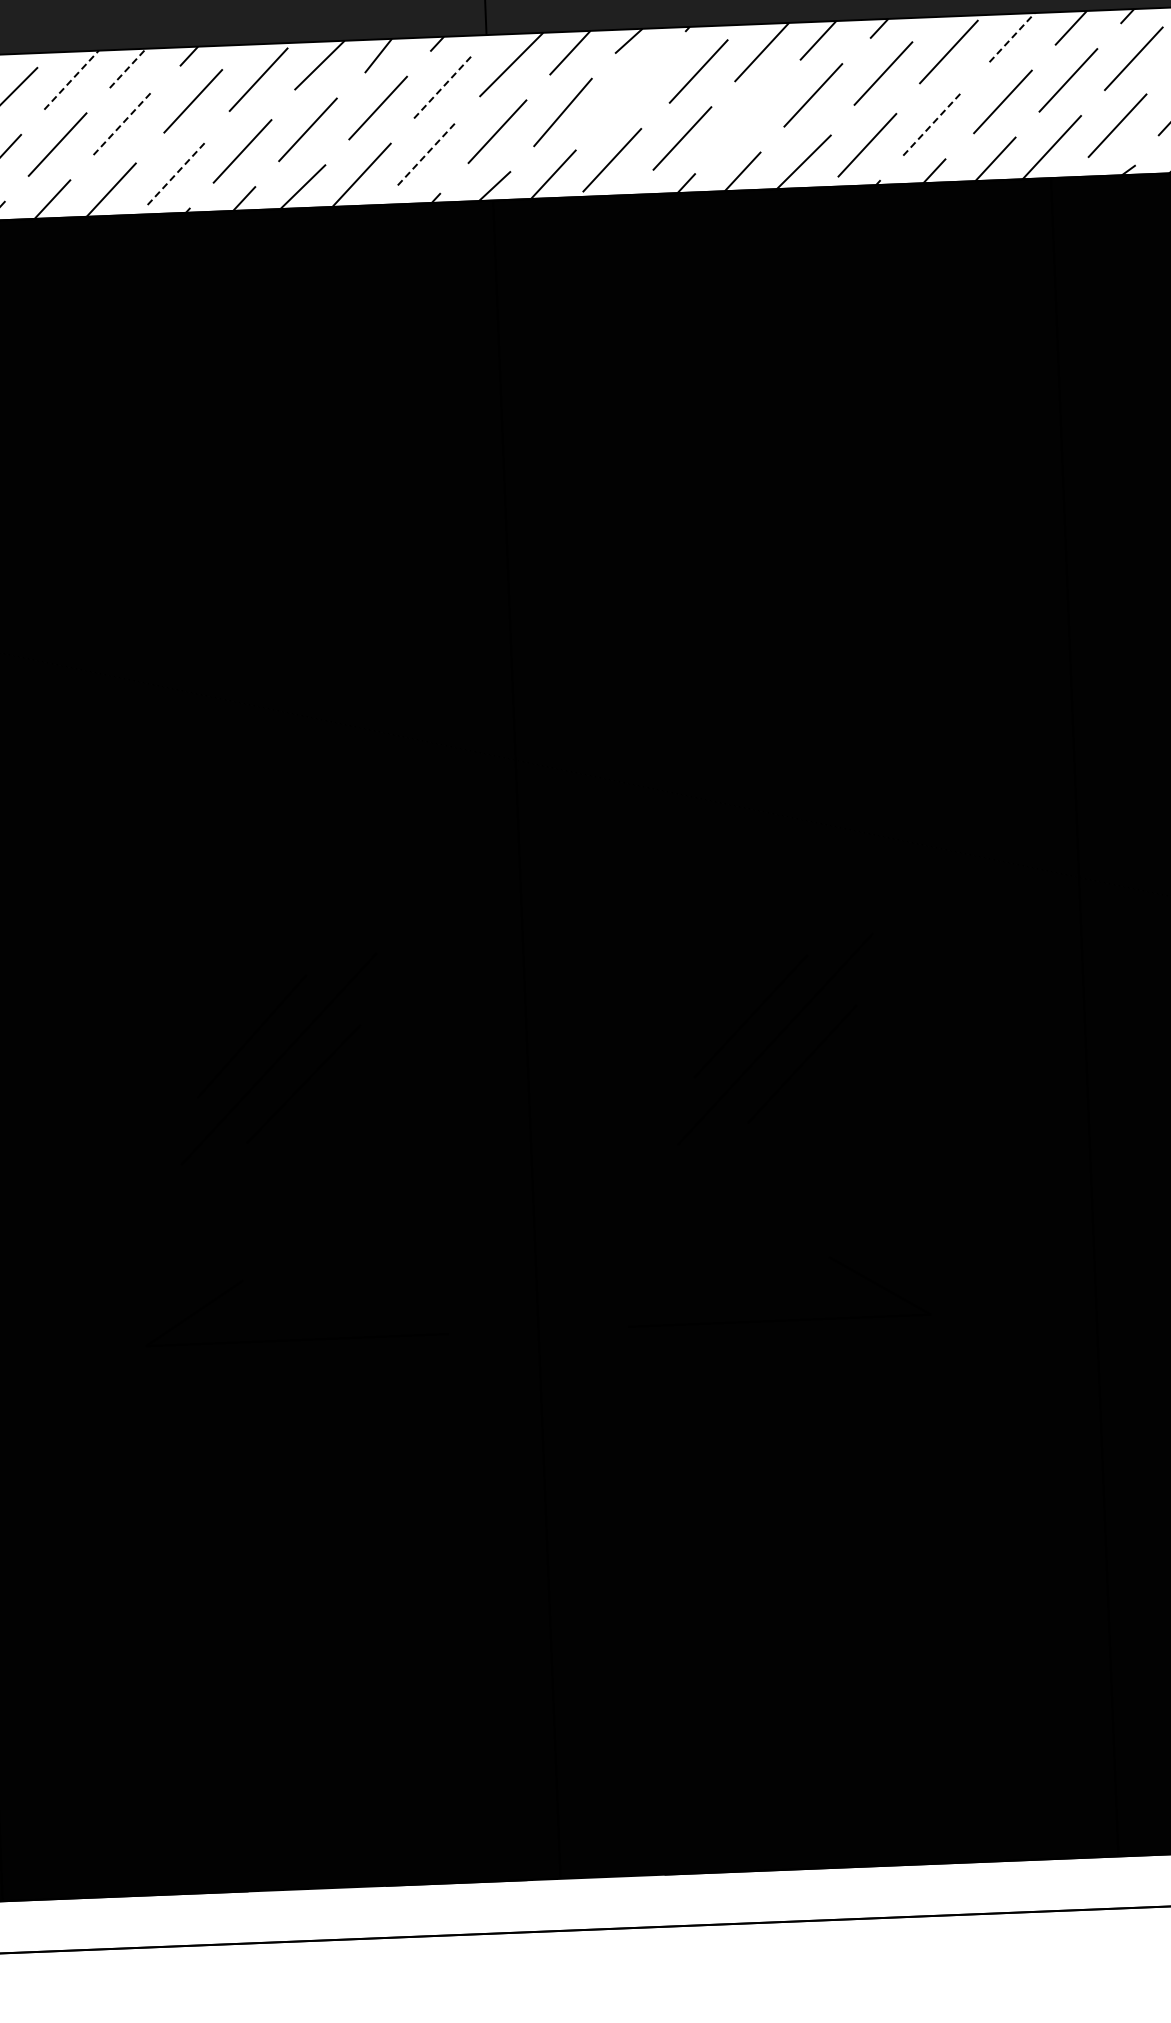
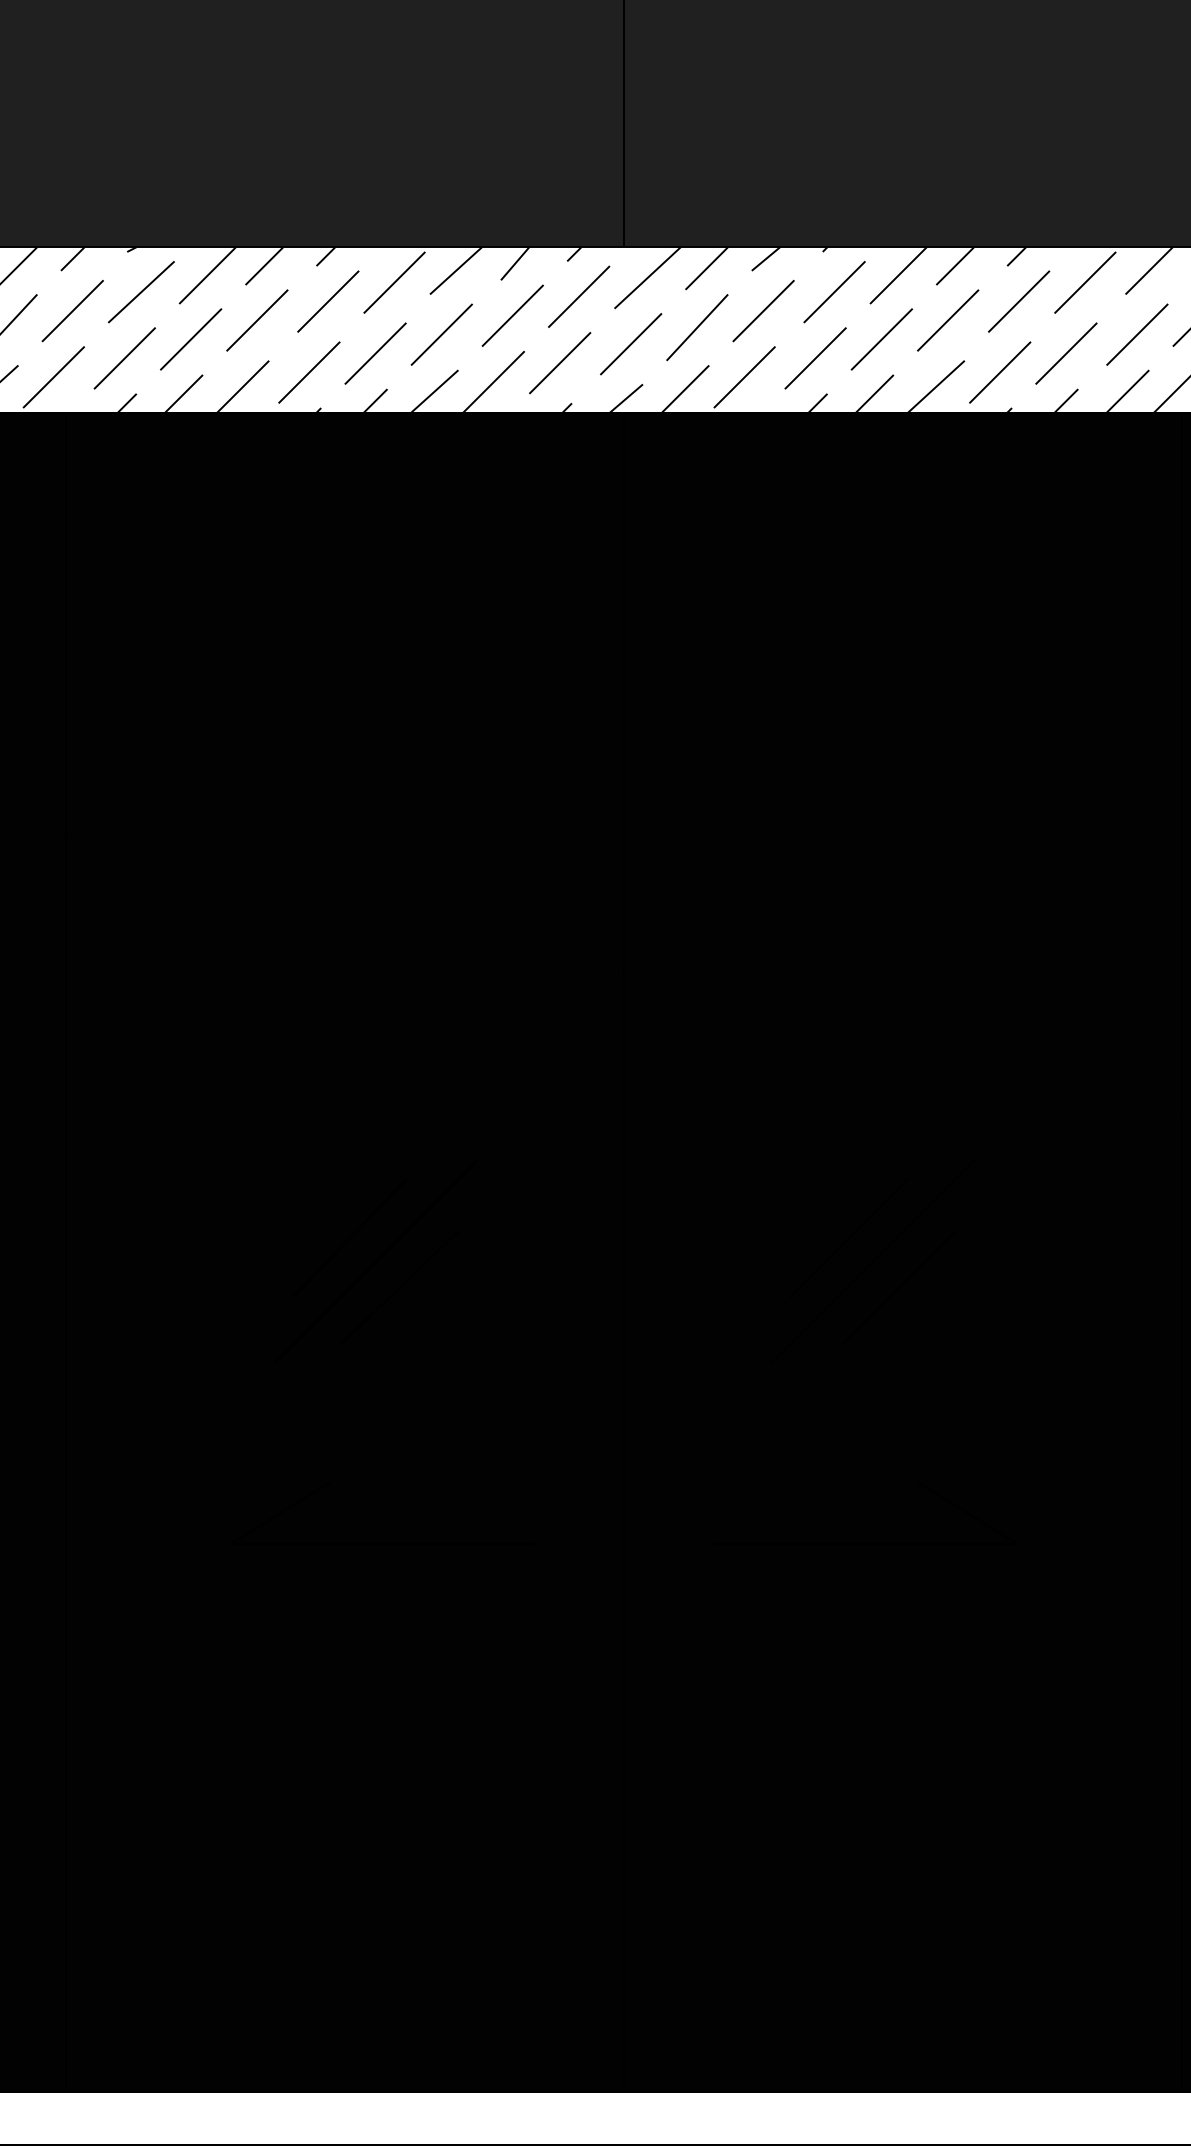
line: (1012, 37) -> (1149, 270), dashed -> solid
line: (128, 68) -> (264, 266), dashed -> solid
line: (72, 80) -> (208, 275), dashed -> solid
line: (443, 86) -> (579, 296), dashed -> solid
line: (628, 92) -> (763, 310), added
line: (747, 116) -> (881, 339), added
line: (123, 123) -> (257, 320), dashed -> solid
line: (932, 123) -> (1066, 353), dashed -> solid
line: (427, 152) -> (560, 362), dashed -> solid
line: (177, 172) -> (309, 372), dashed -> solid

